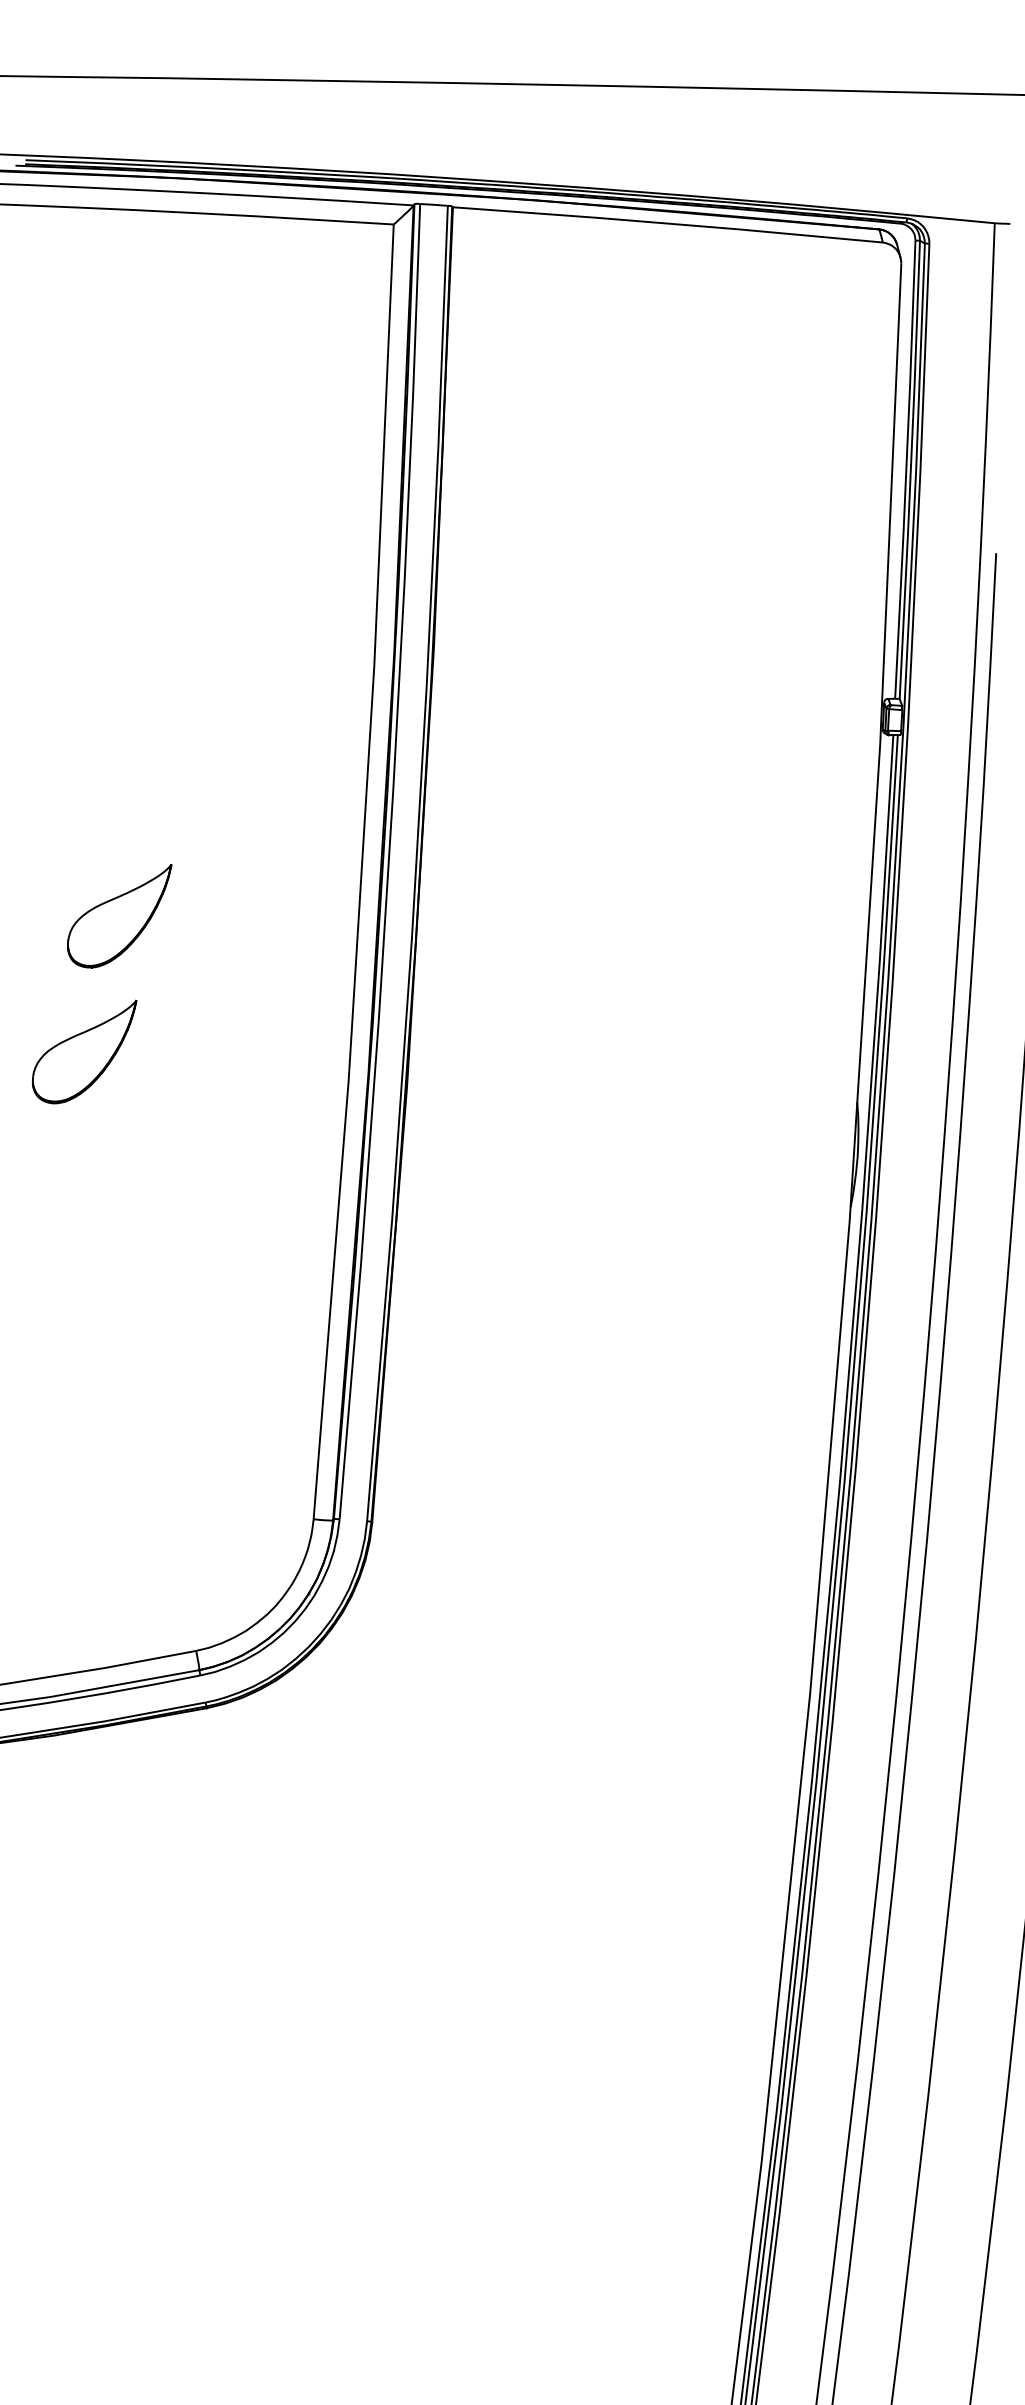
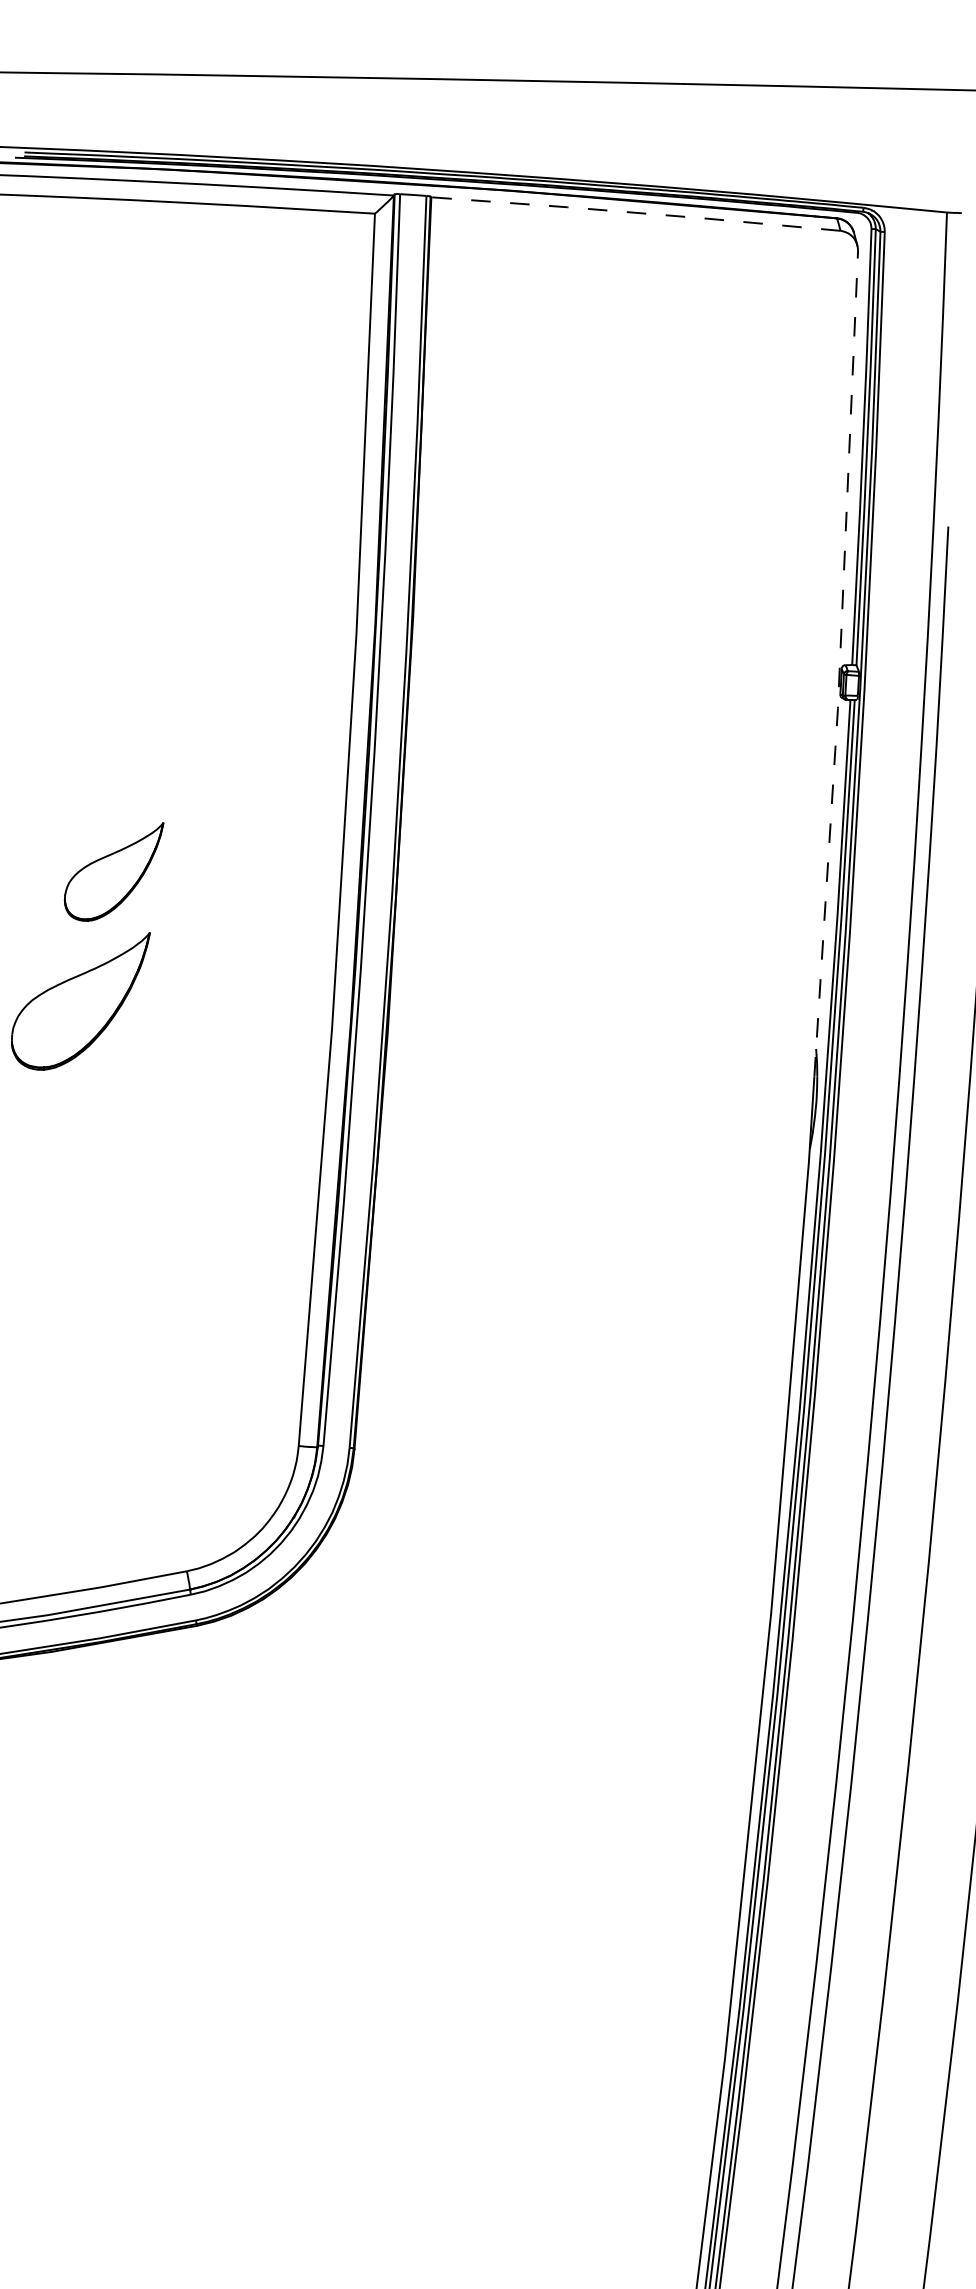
line: (668, 223) -> (636, 212), solid -> dashed
line: (881, 698) -> (839, 664), solid -> dashed
part: (84, 1051) -> (80, 1000), size x1.4

